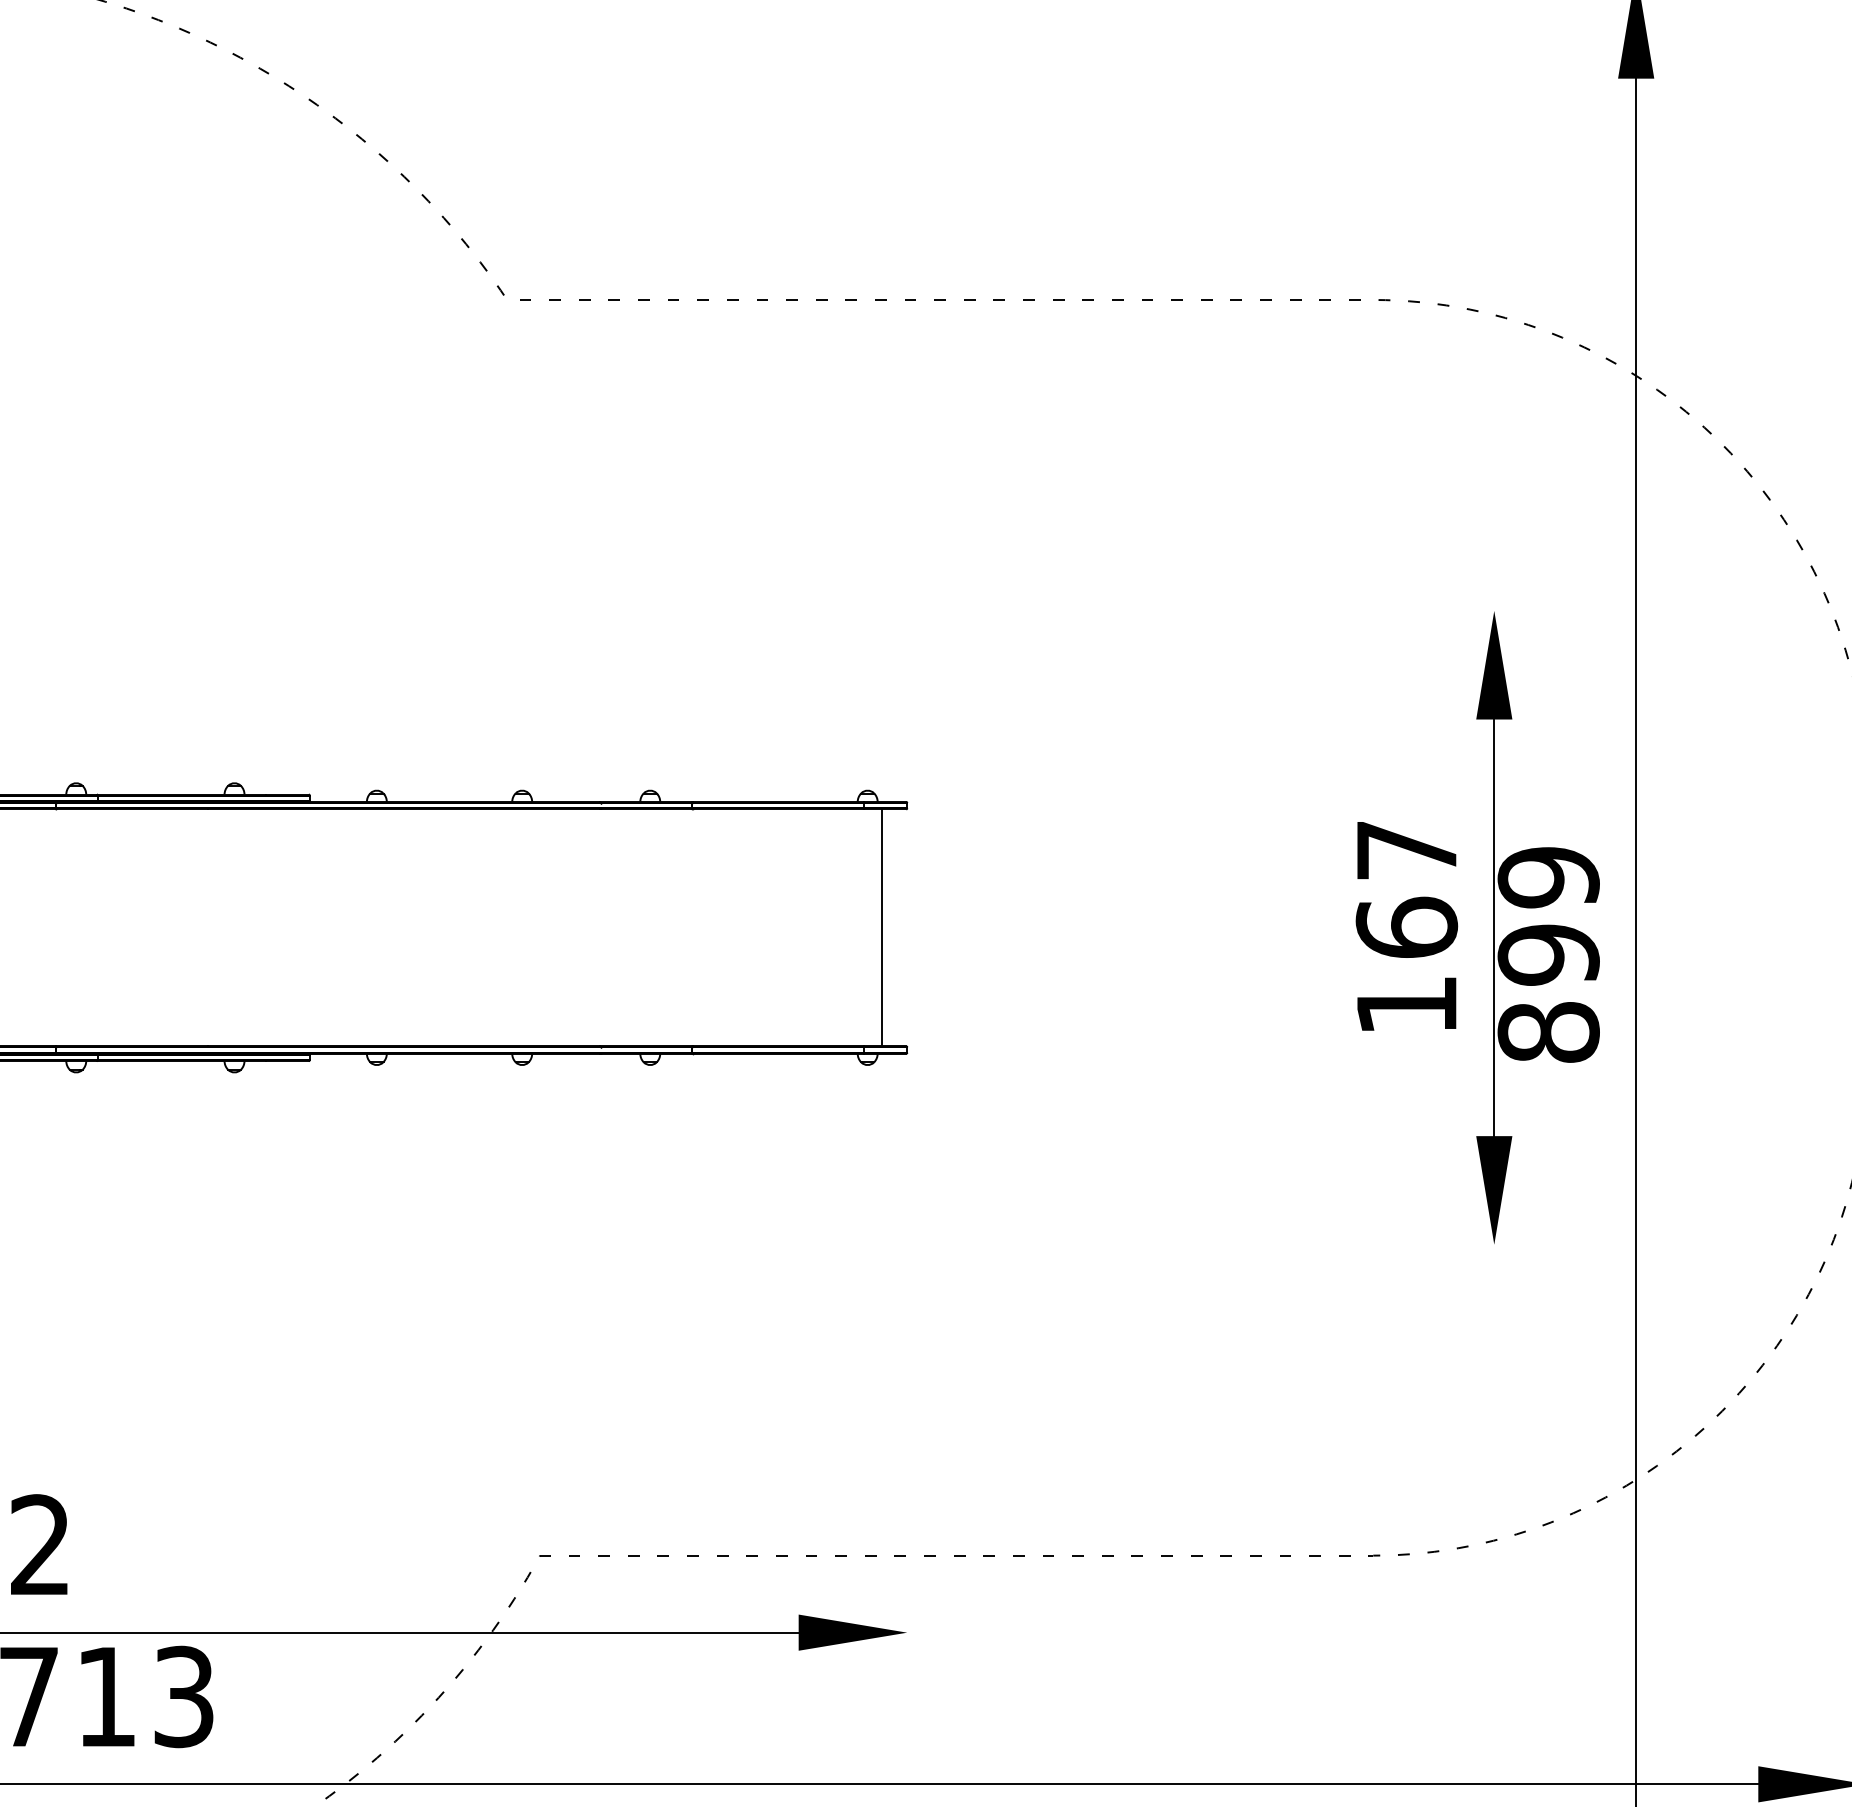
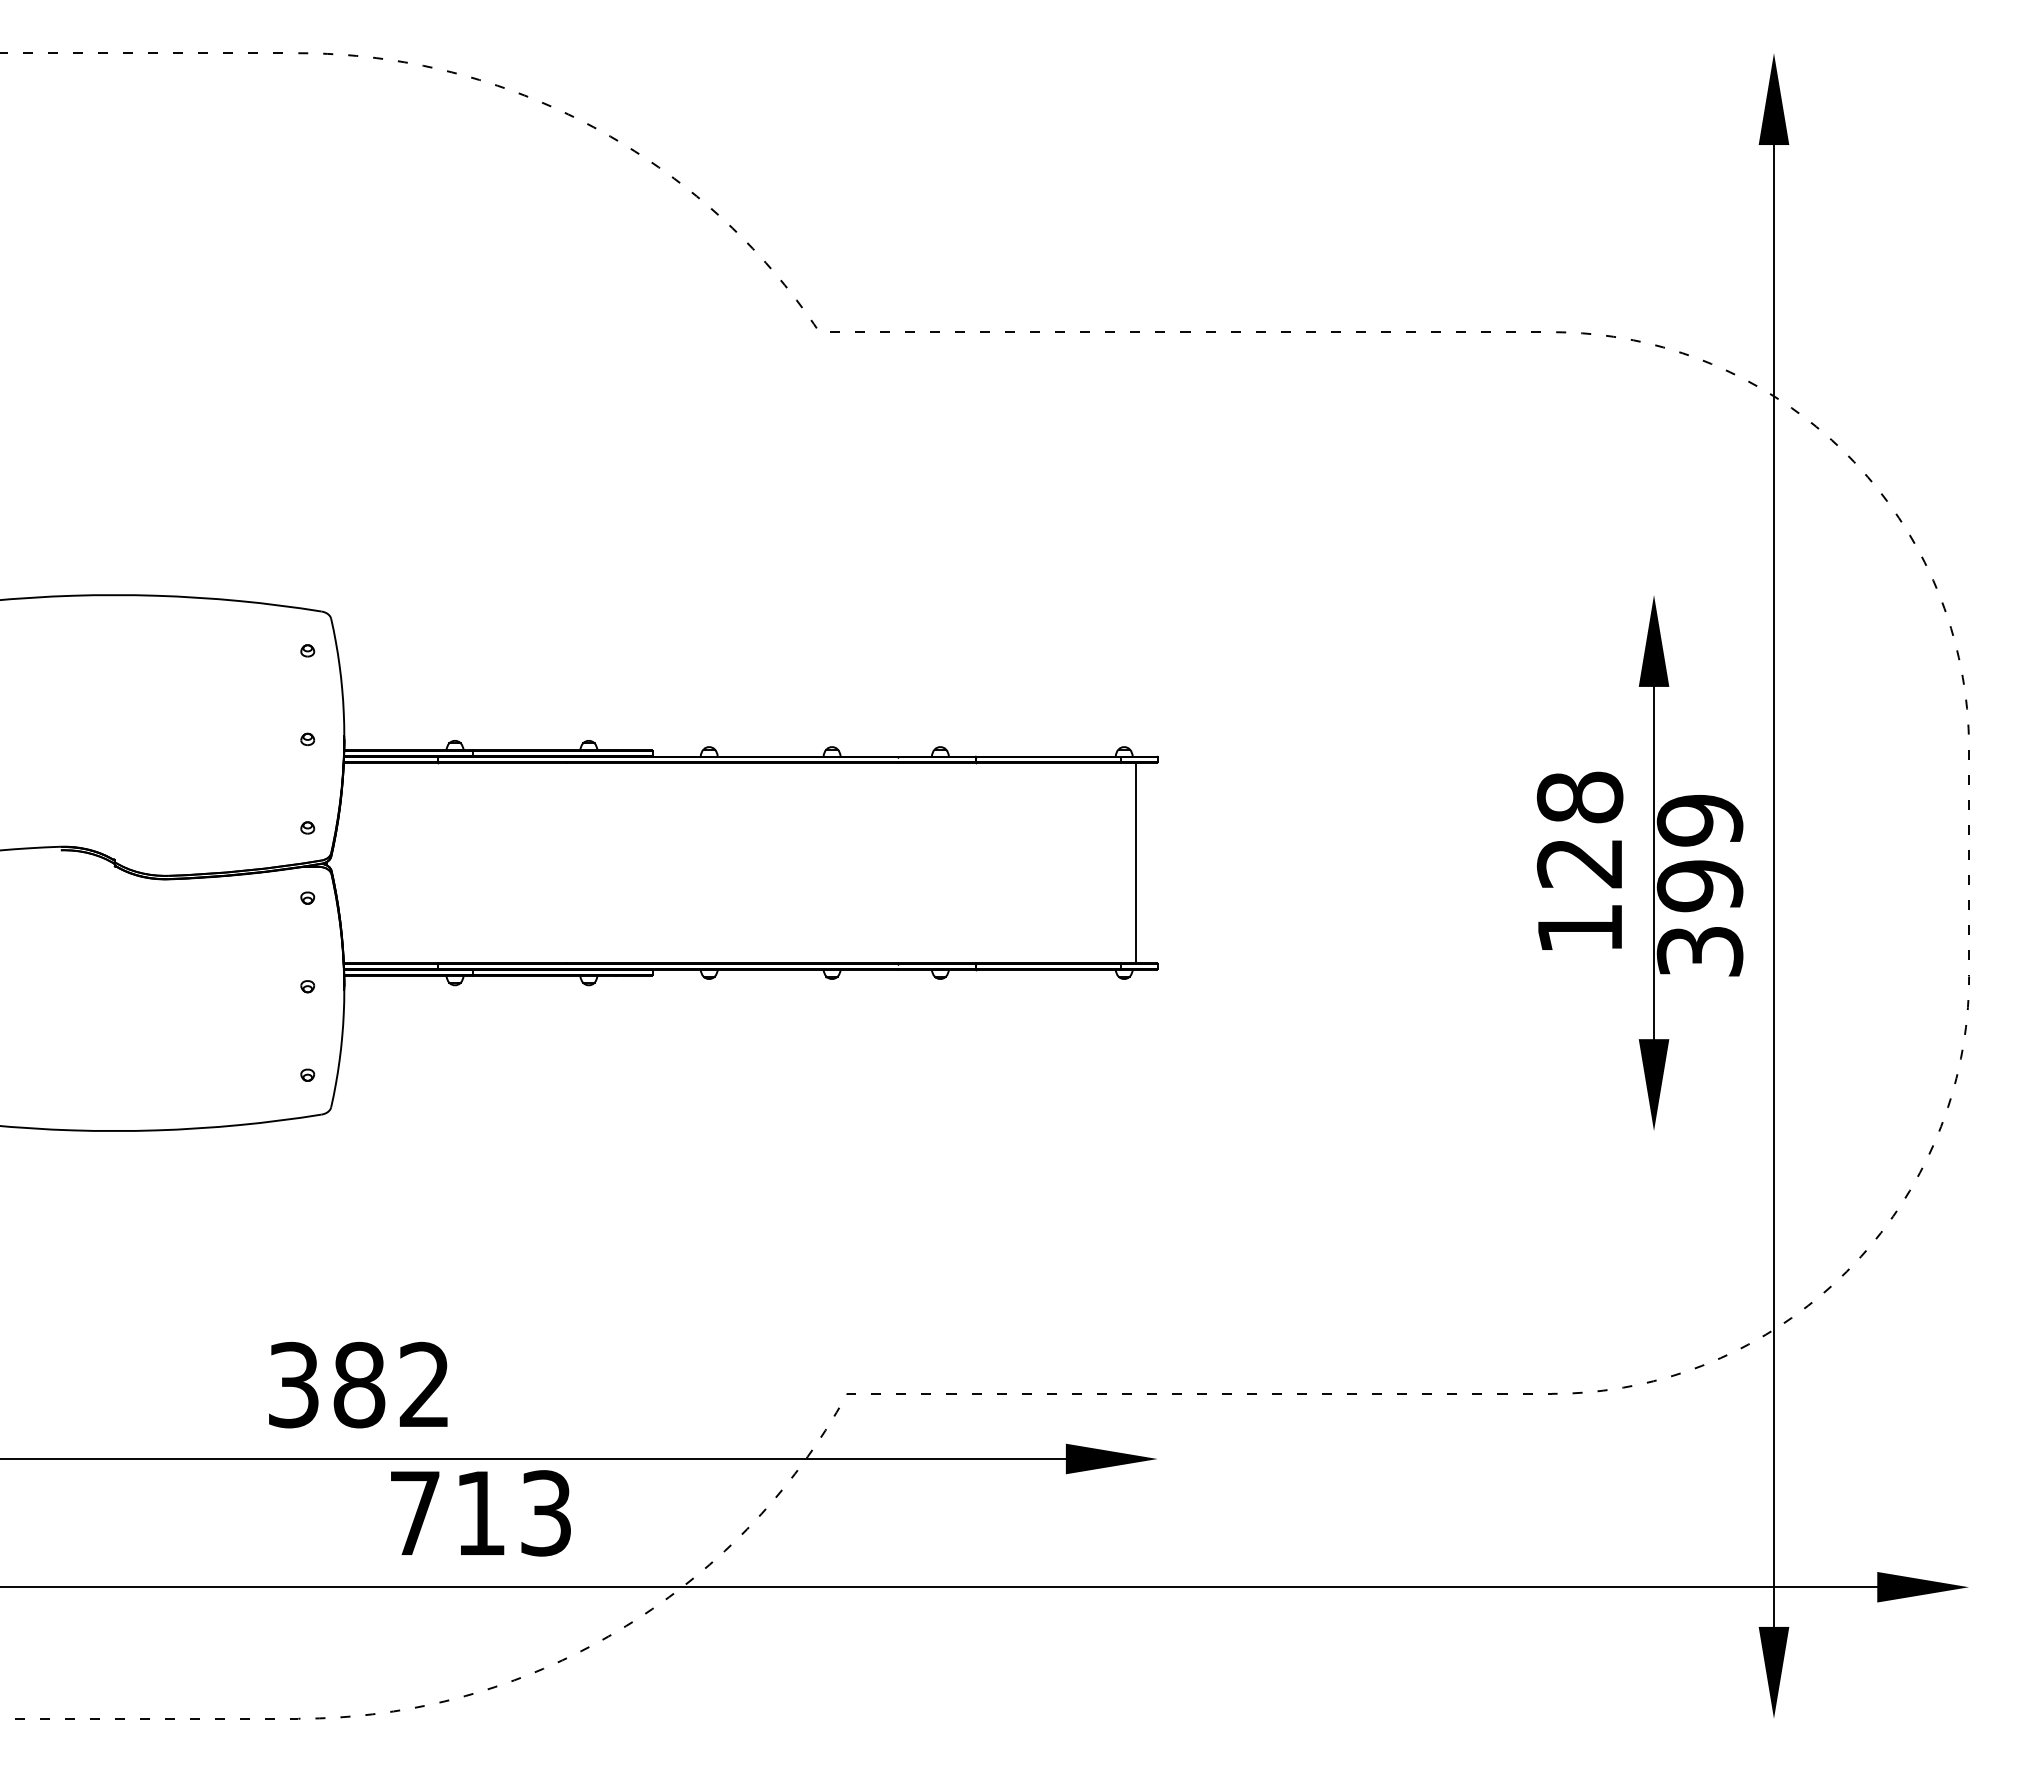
text: (1406, 888) -> (1579, 829), 167 -> 128
text: (1548, 1032) -> (1699, 951), 899 -> 399

